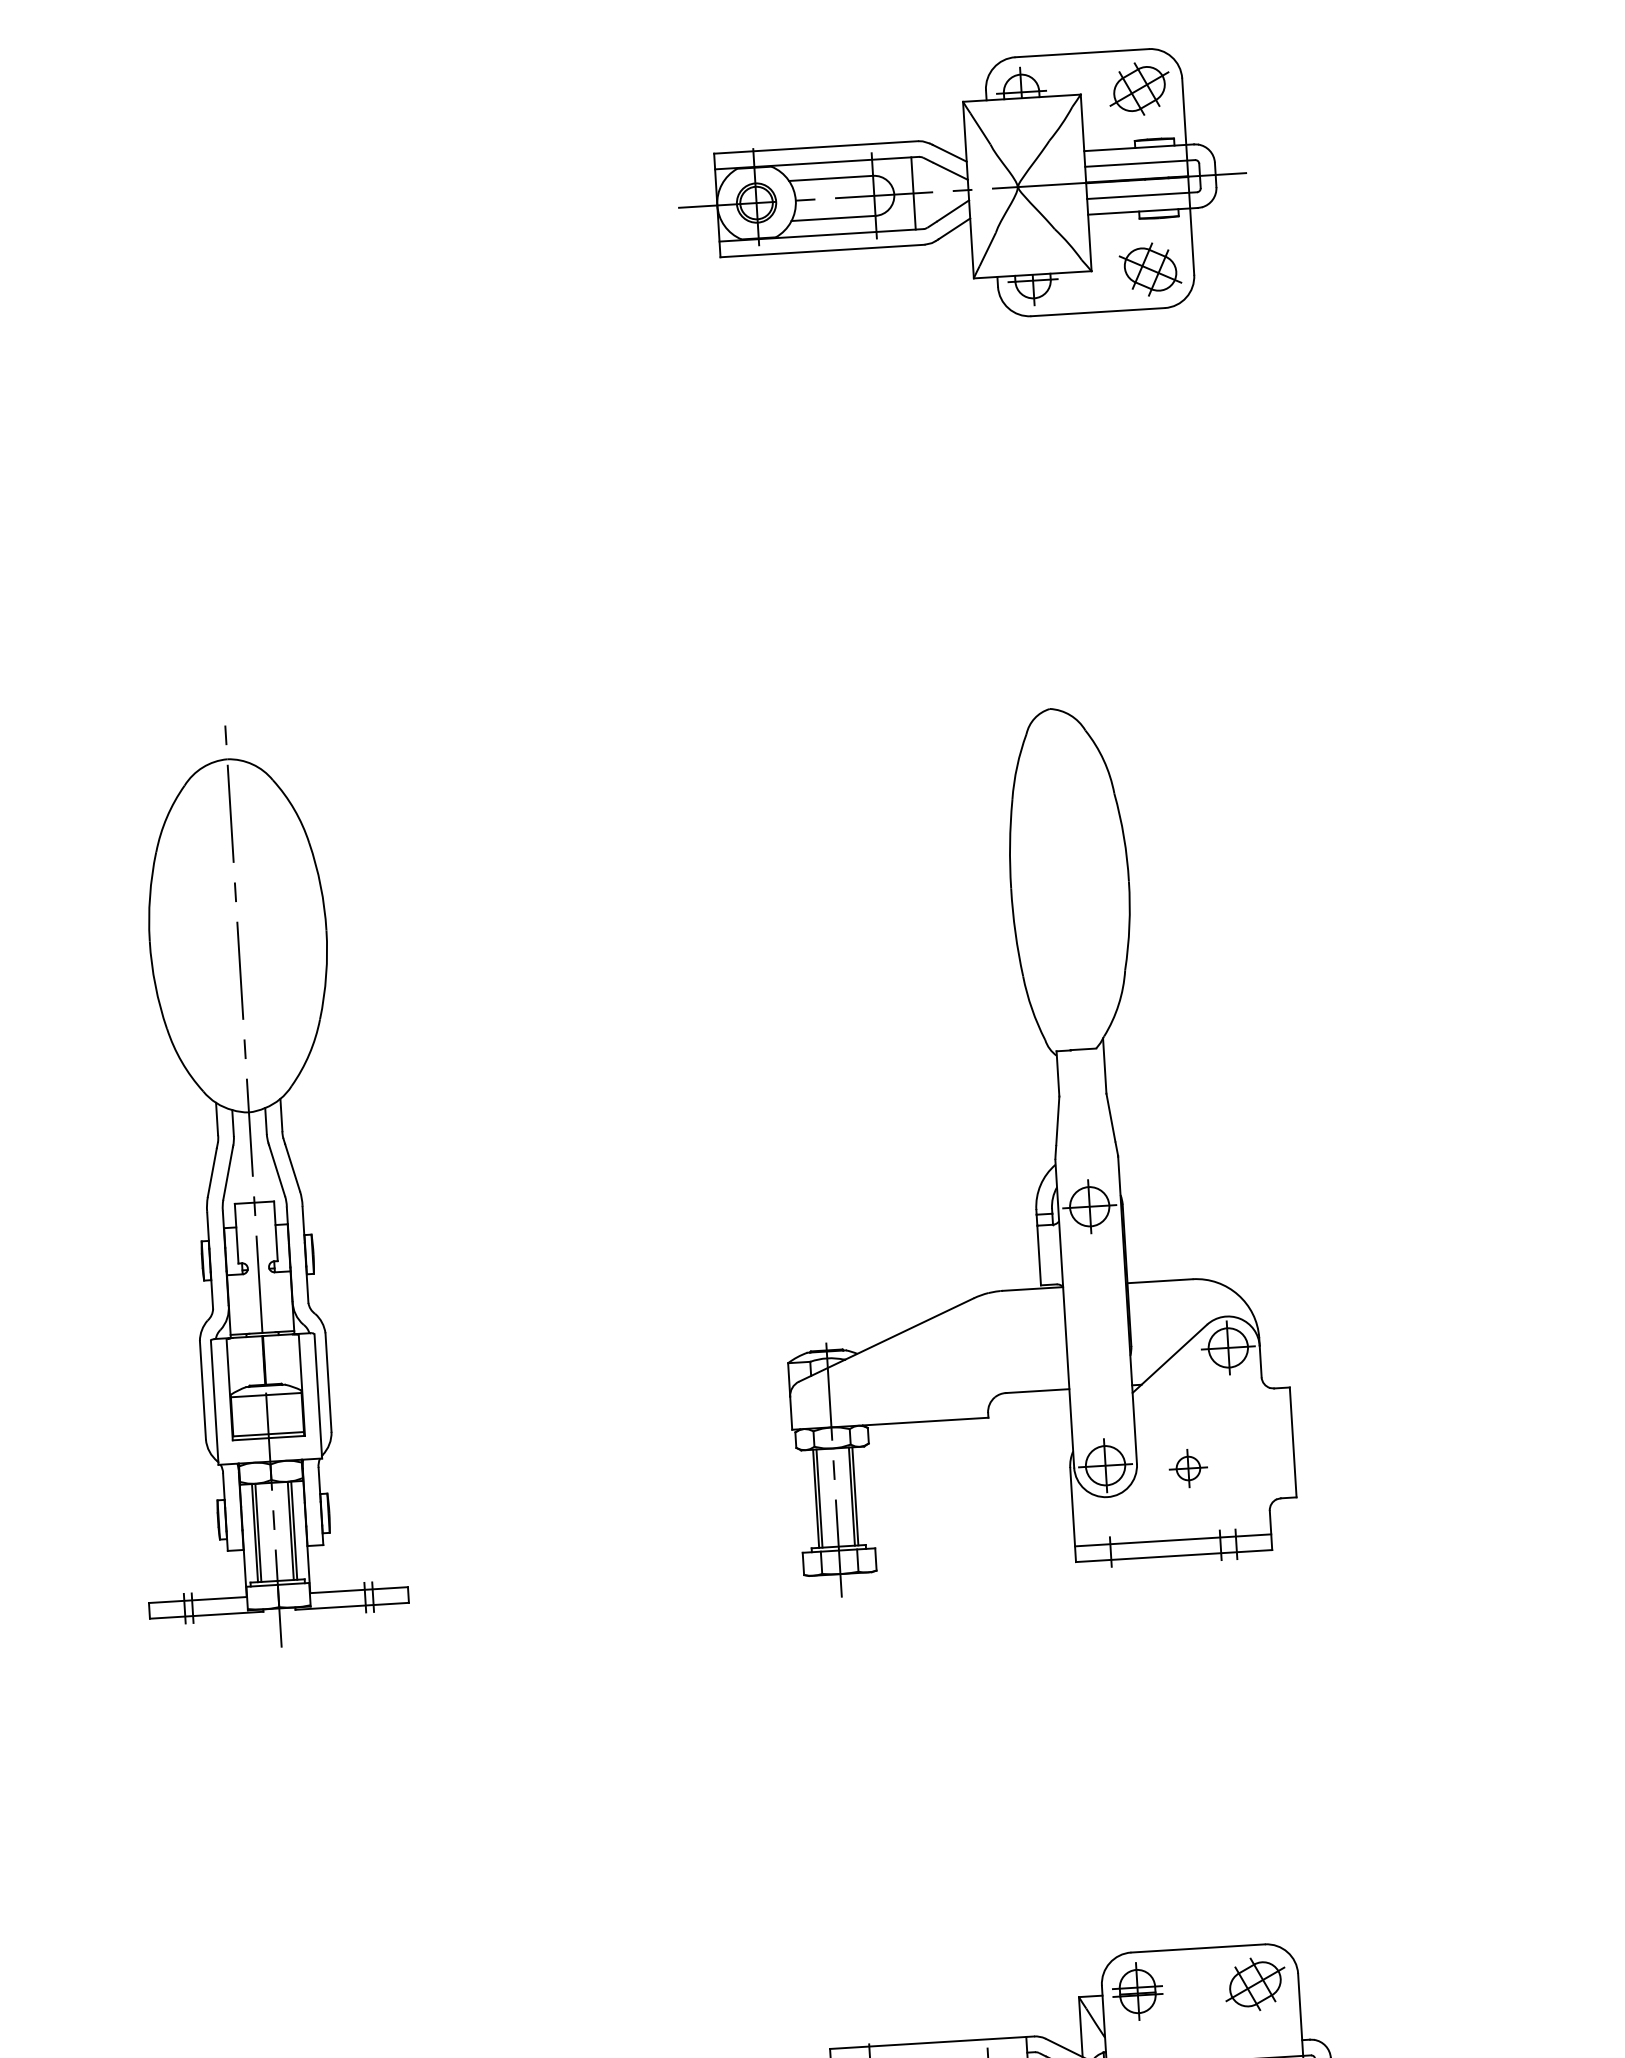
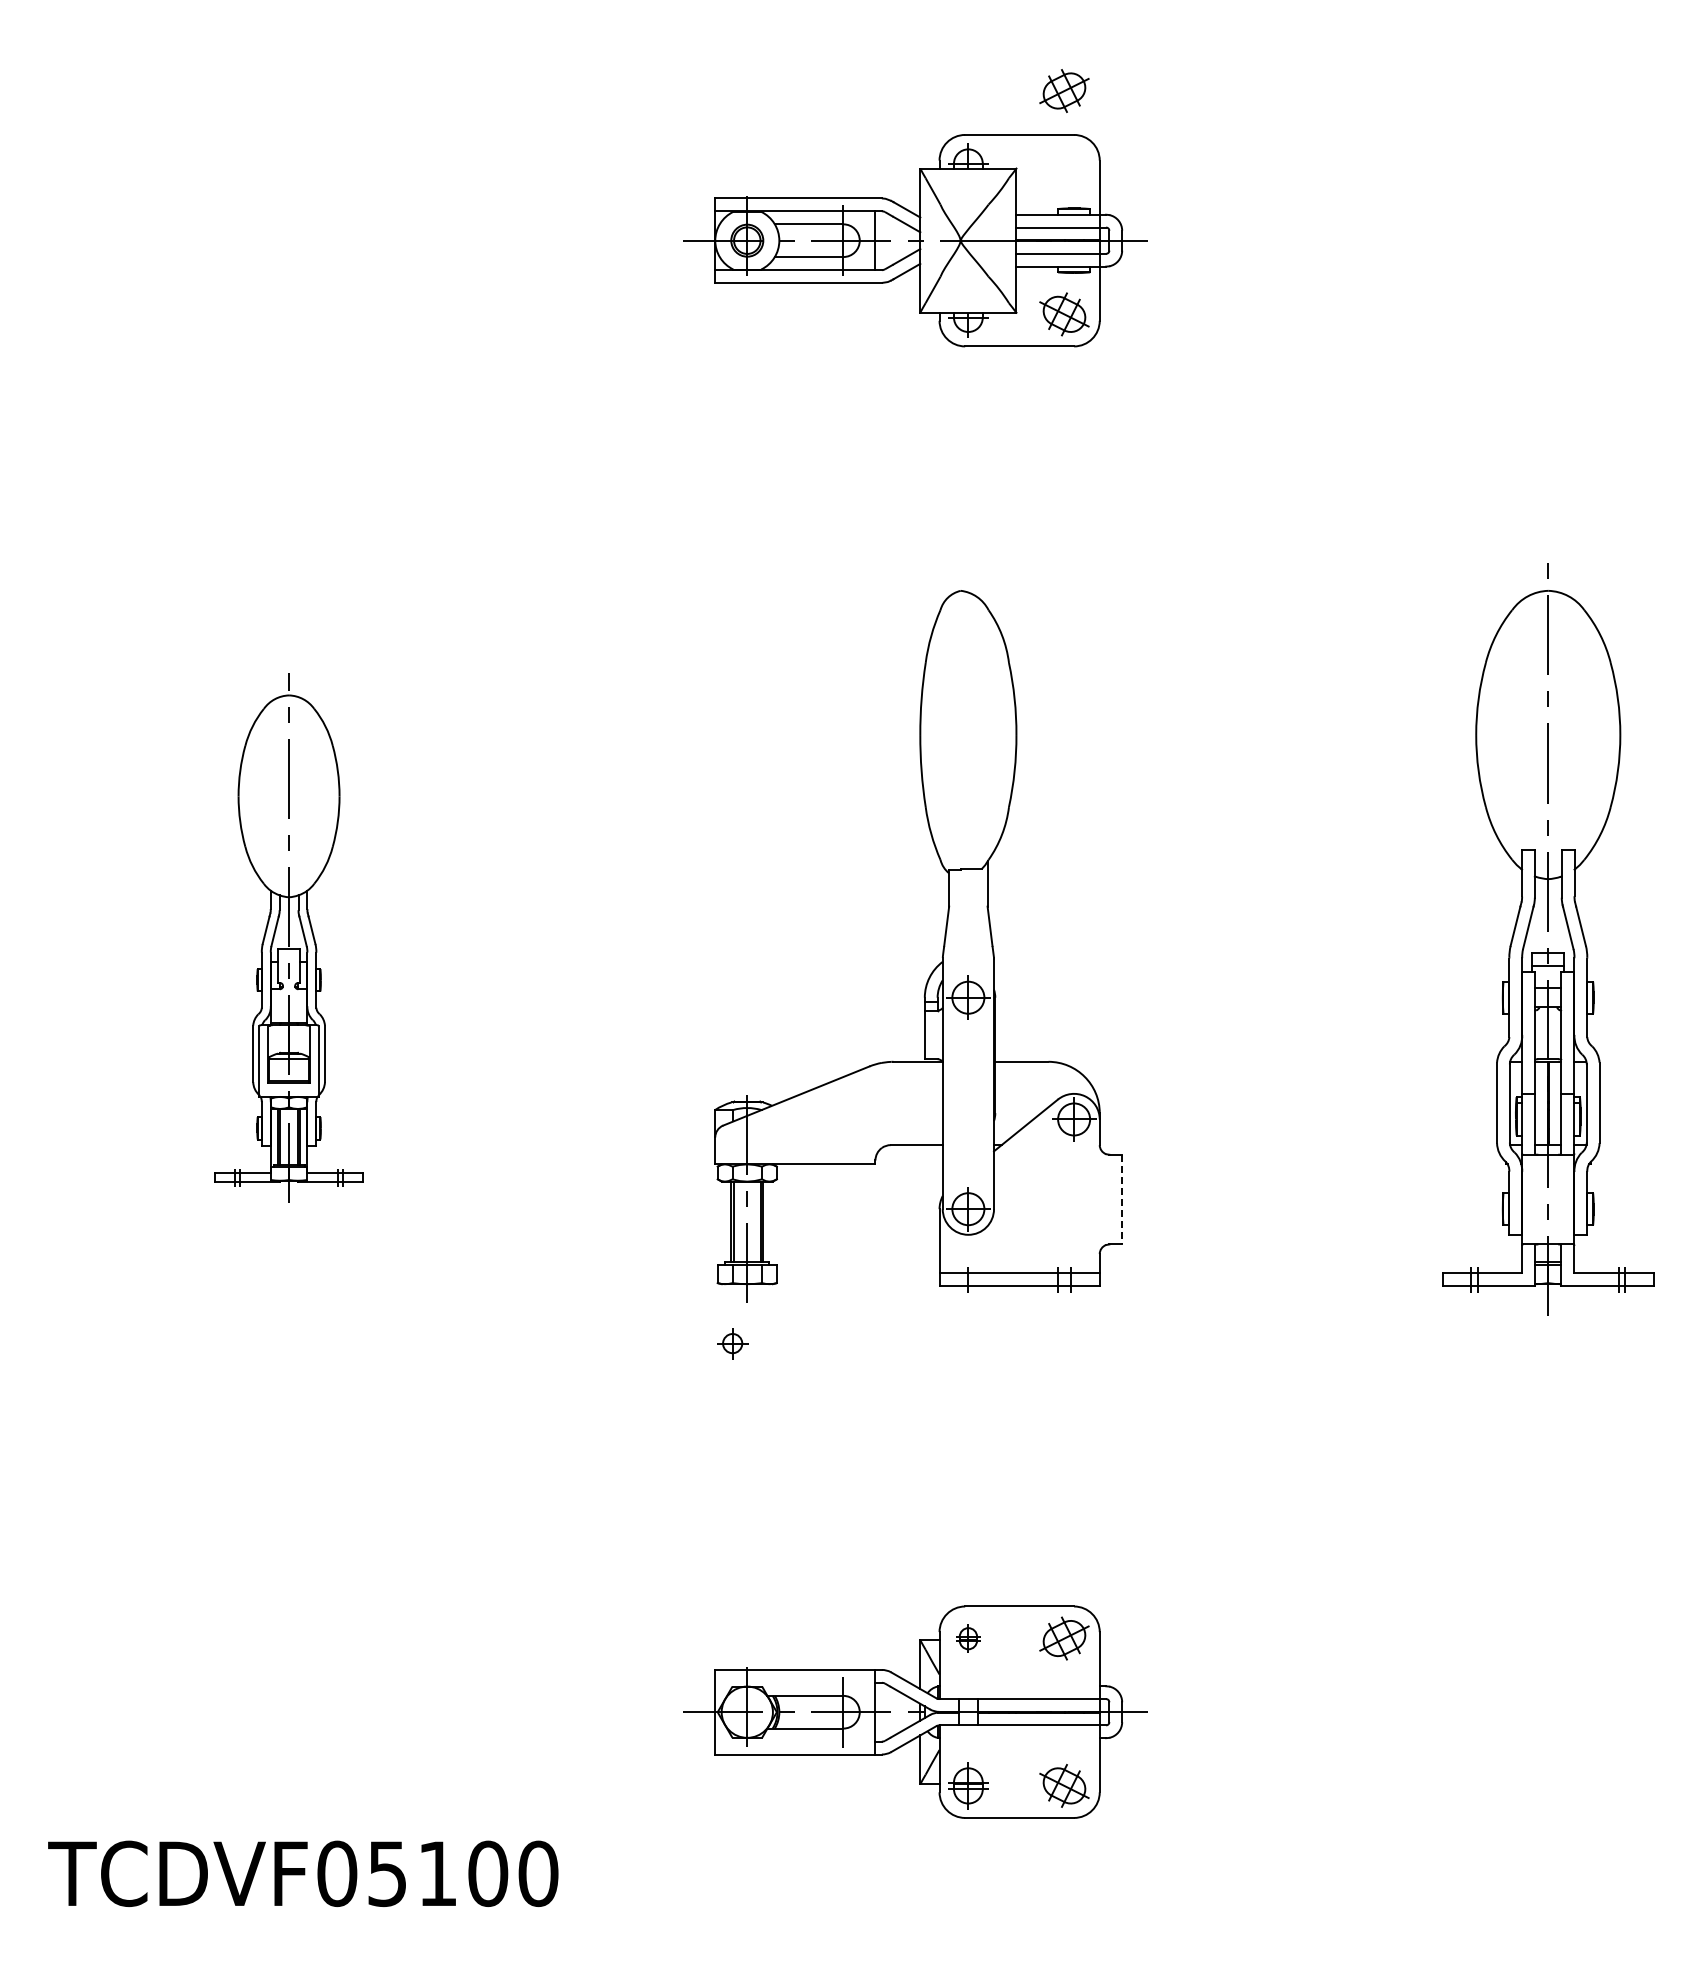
part: (962, 190) -> (915, 240), moved
part: (252, 1186) -> (288, 939), size x0.7
line: (1293, 1442) -> (1122, 1199), solid -> dashed
part: (1188, 1468) -> (732, 1343), moved
part: (1137, 1991) -> (968, 1638), size x0.6

